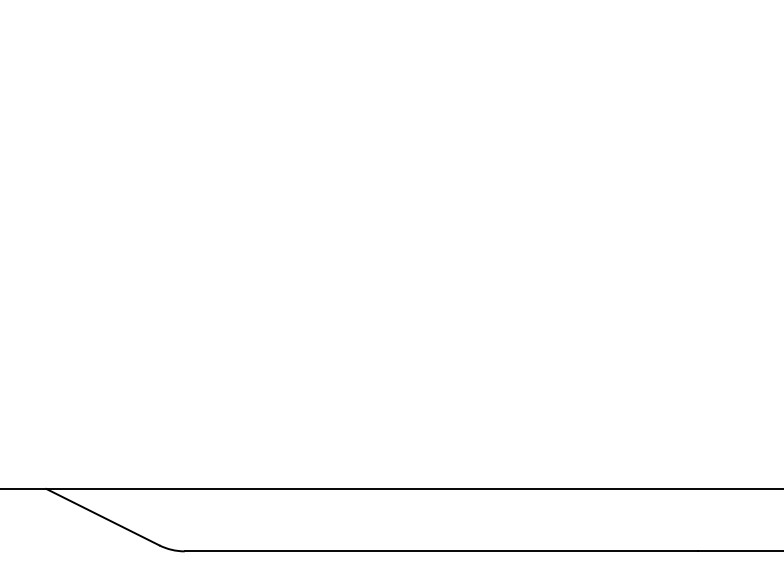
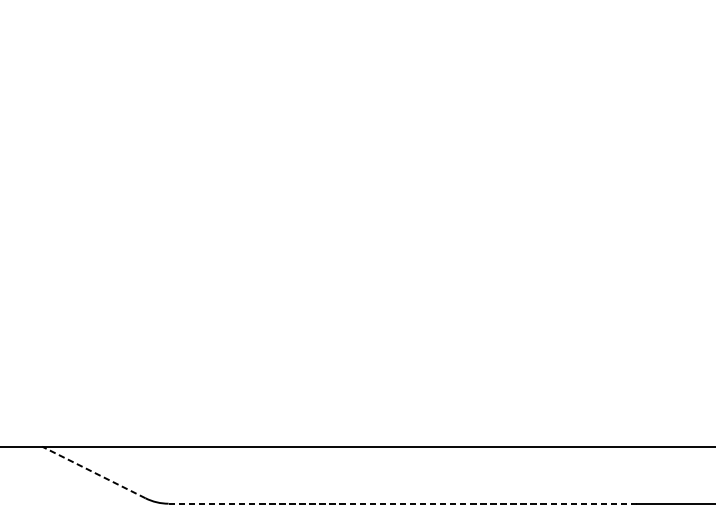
line: (102, 516) -> (93, 471), solid -> dashed
line: (441, 551) -> (403, 503), solid -> dashed

